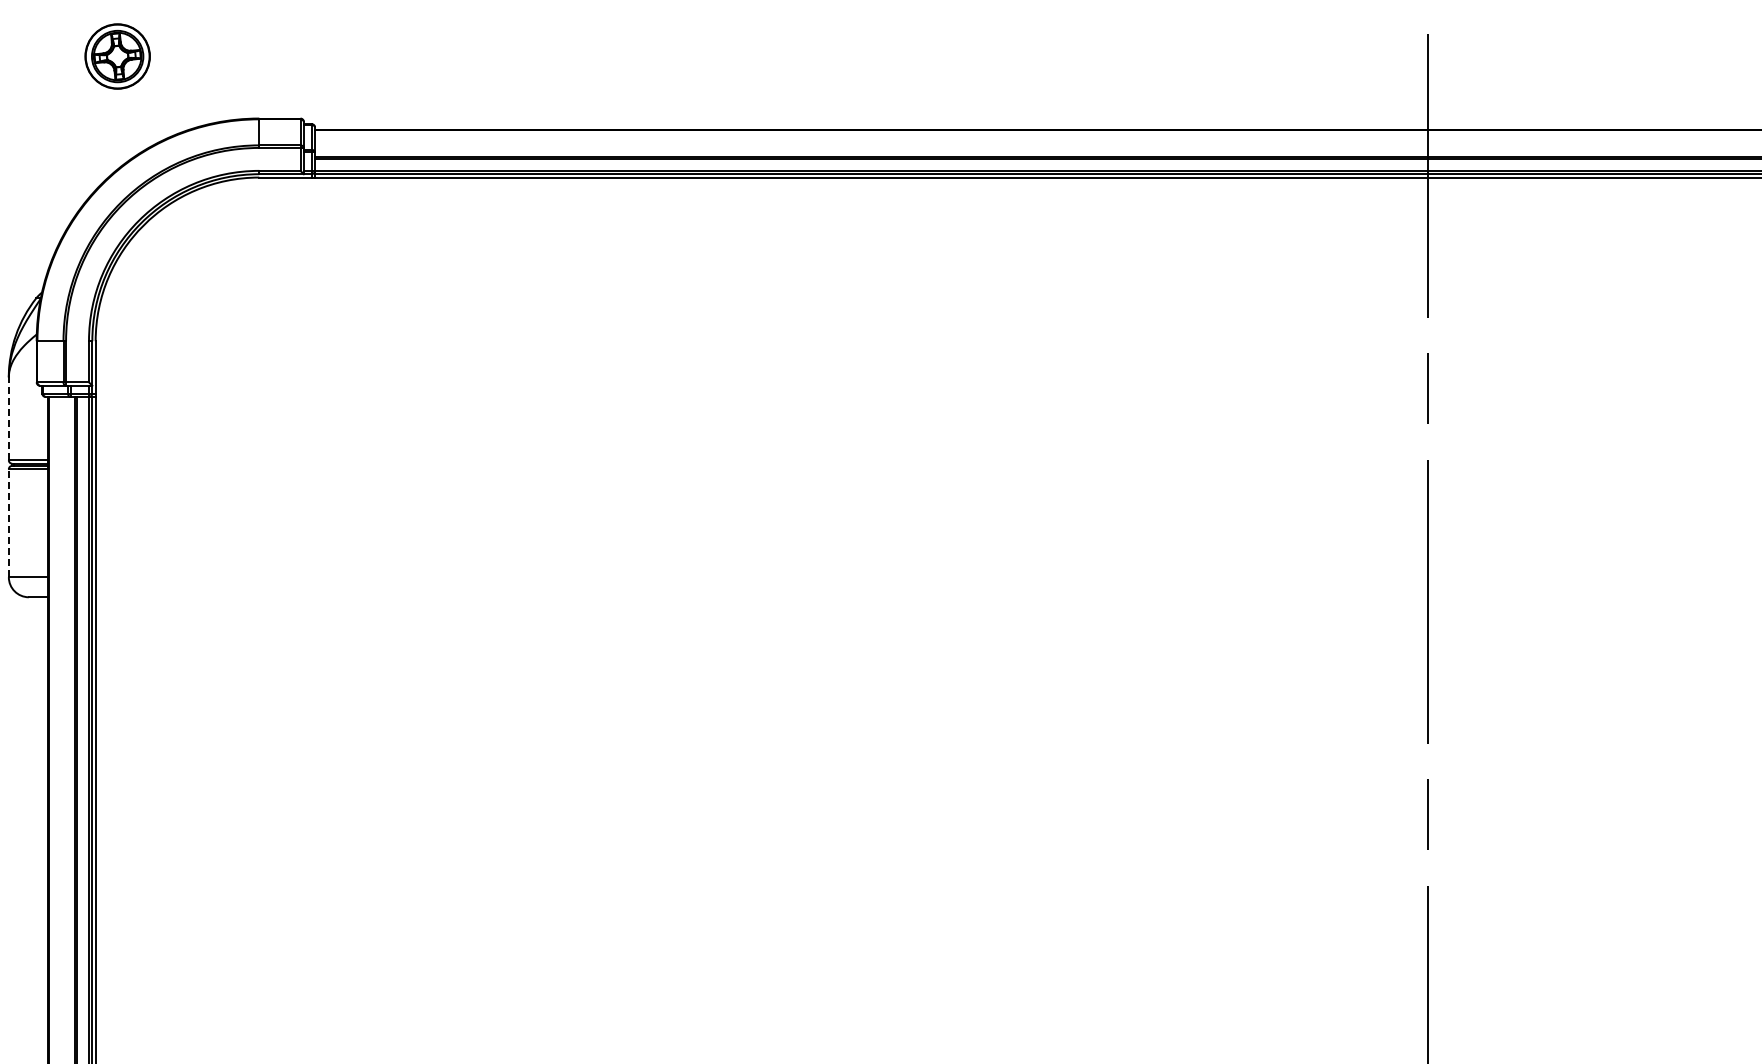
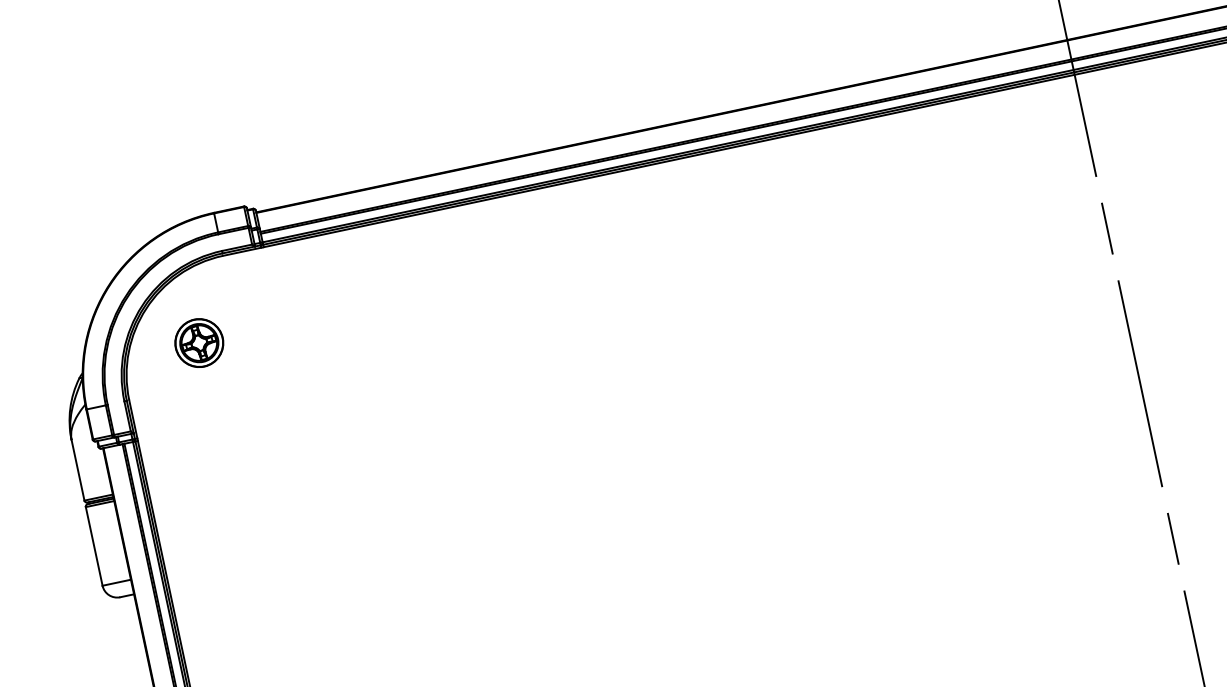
part: (117, 56) -> (199, 343), moved
line: (8, 418) -> (77, 470), dashed -> solid
line: (8, 523) -> (94, 546), dashed -> solid

